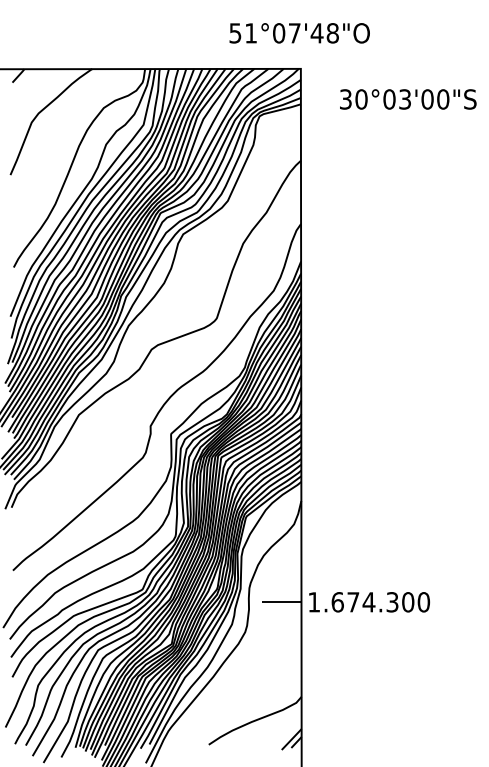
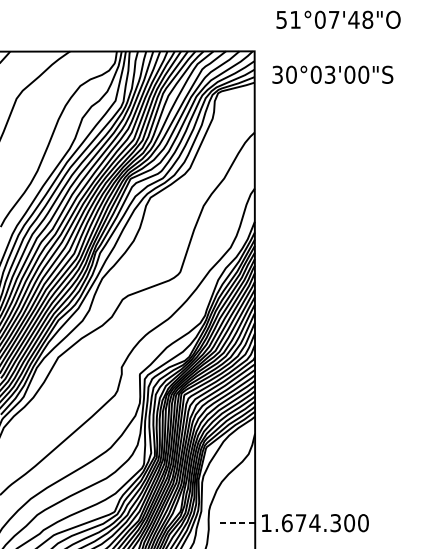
text: (299, 33) -> (338, 20), moved
text: (408, 99) -> (333, 74), moved
line: (281, 602) -> (237, 523), solid -> dashed

